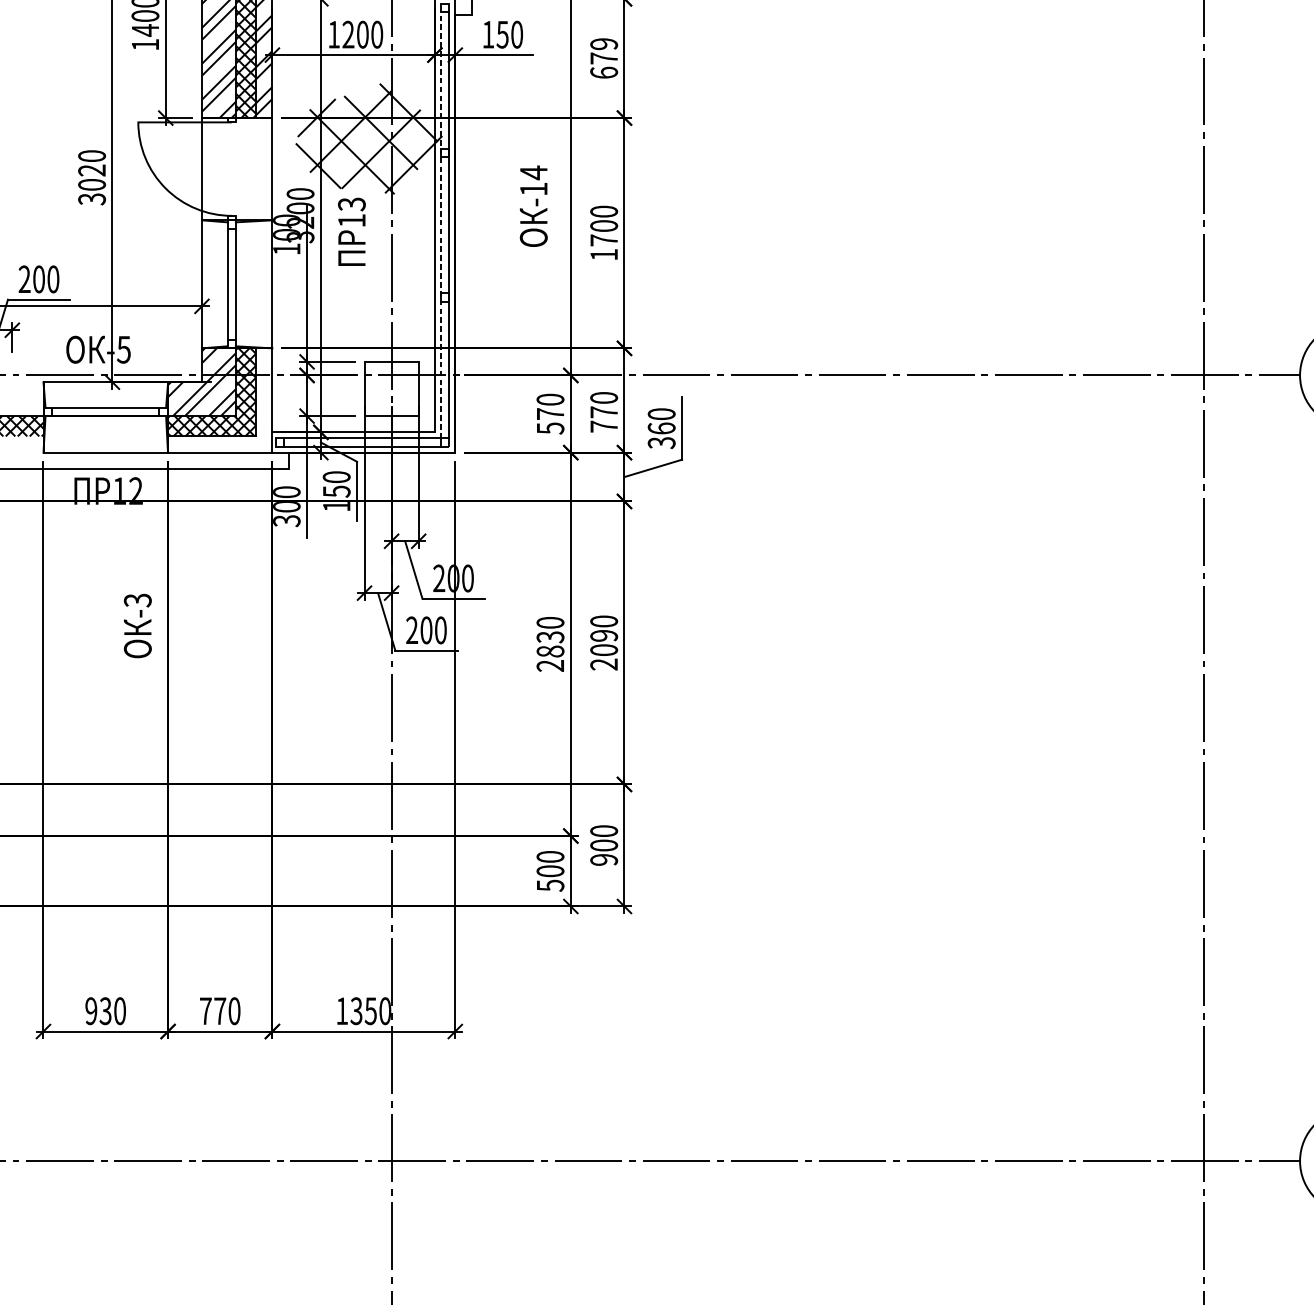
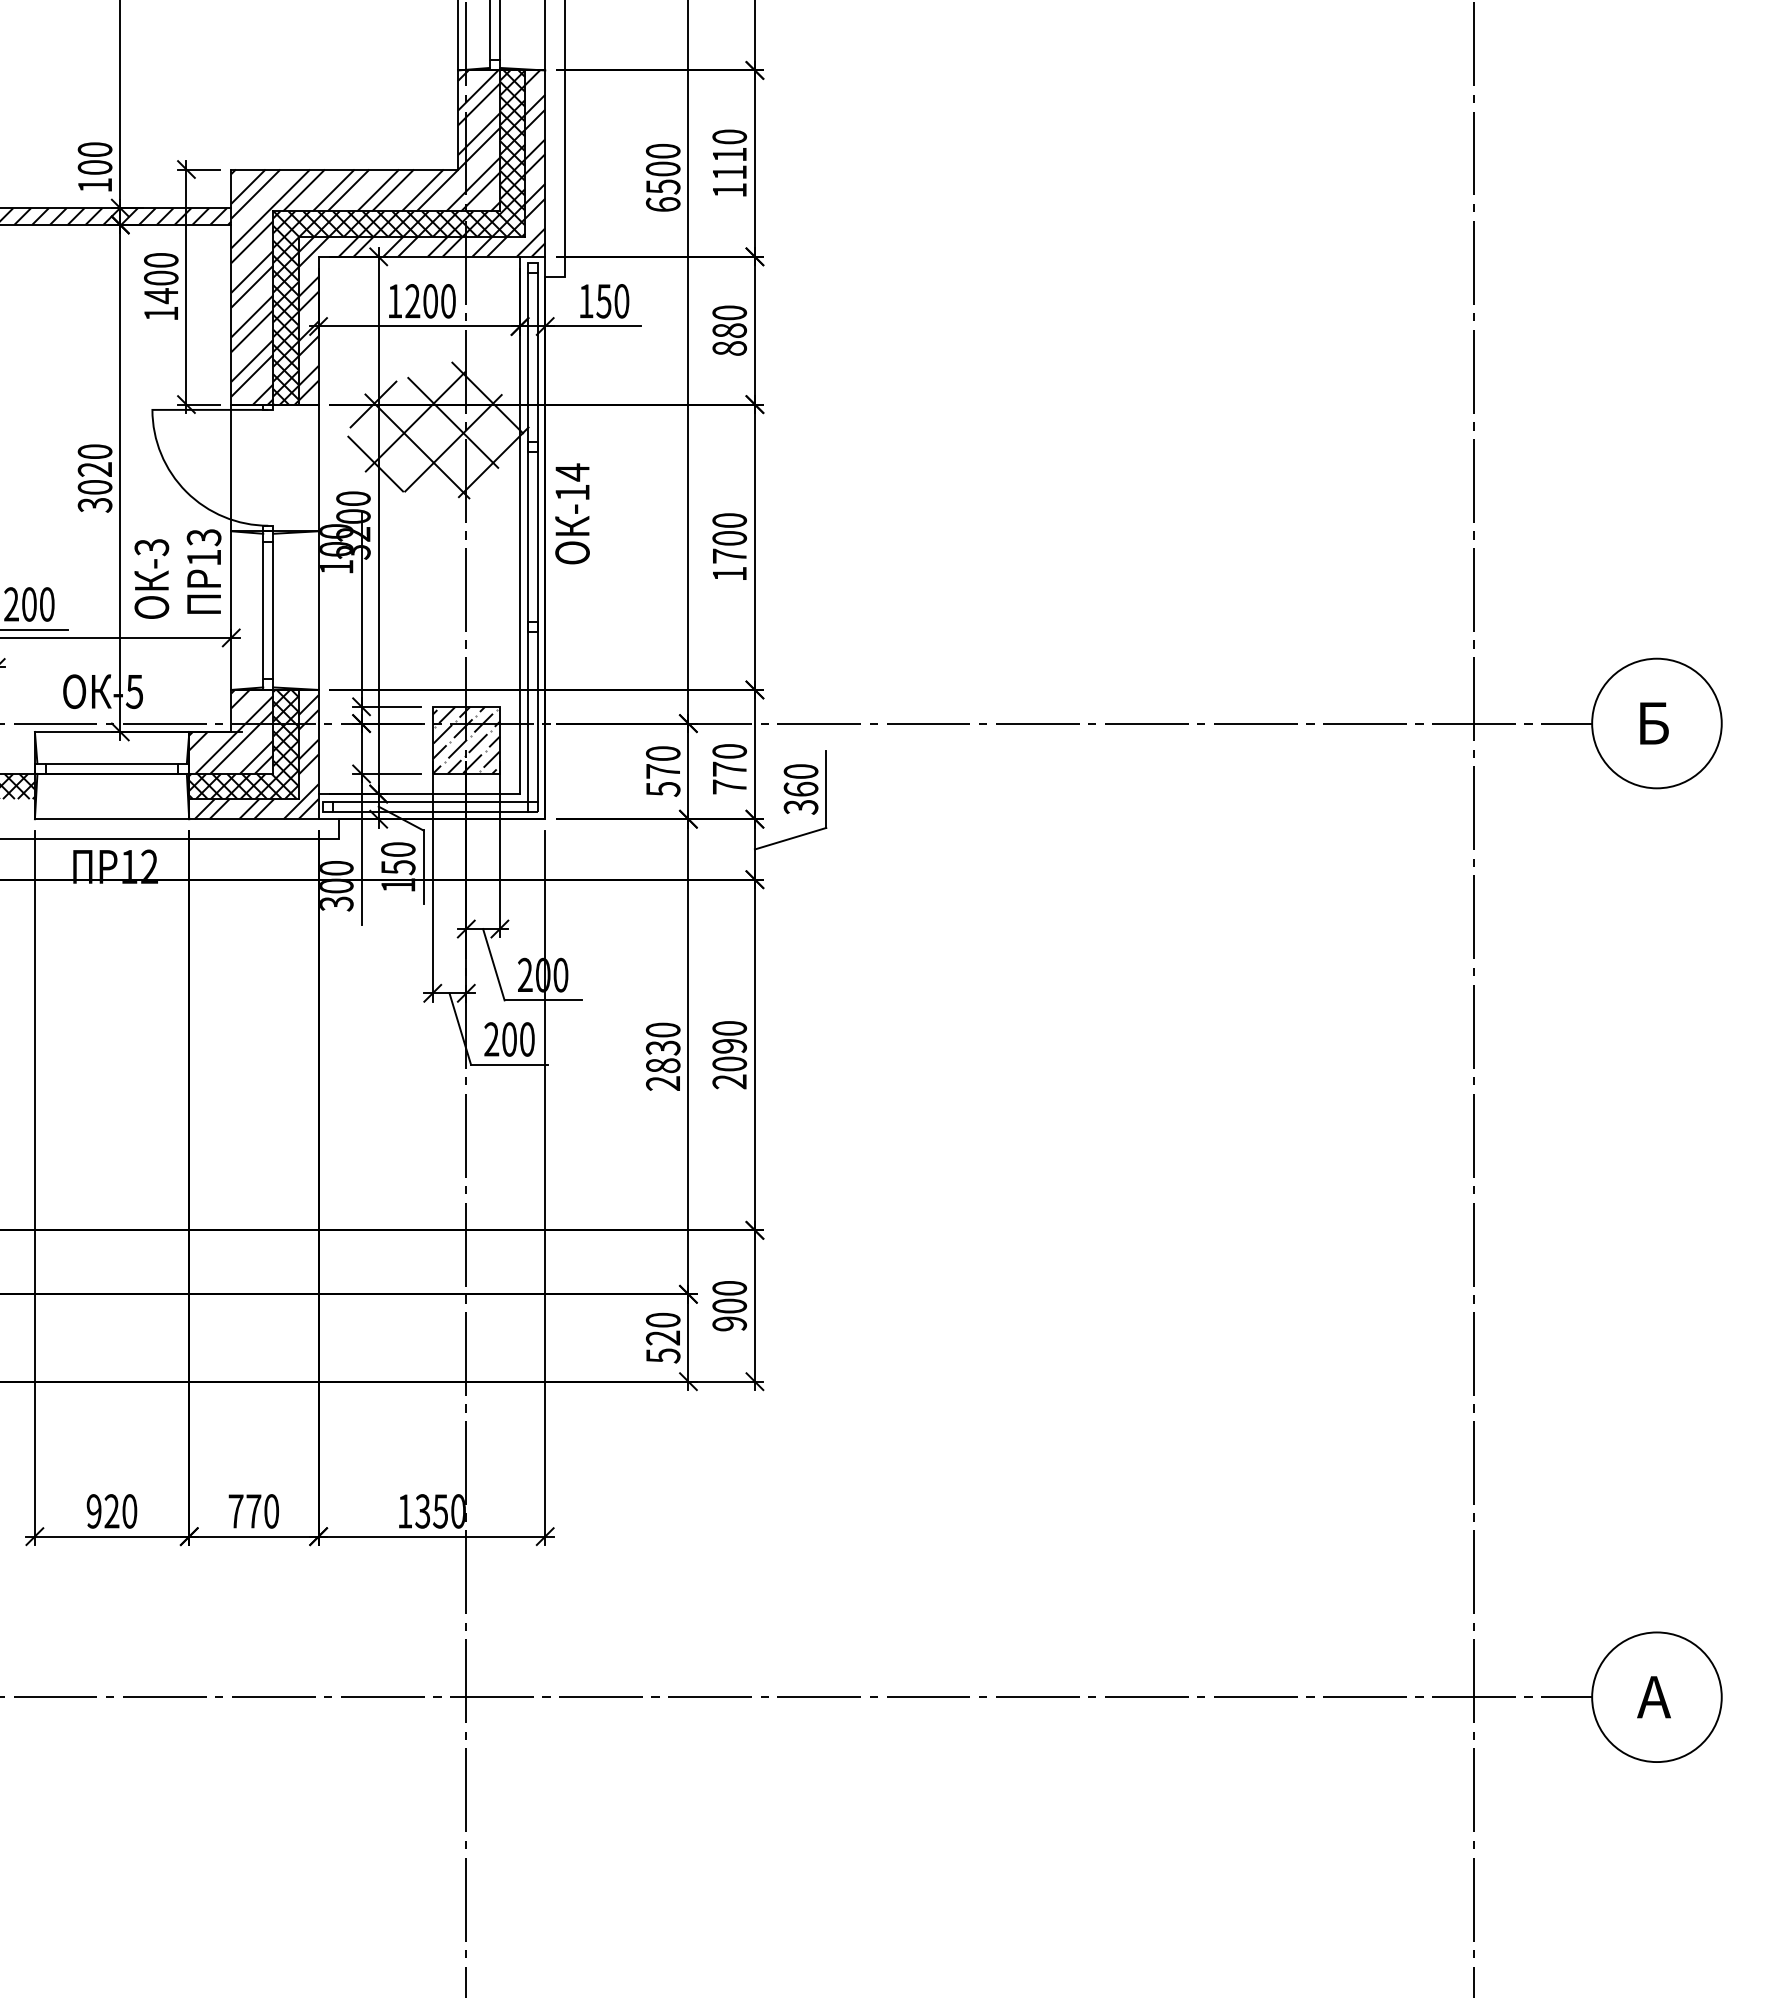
text: (603, 58) -> (729, 330), 679 -> 880
text: (533, 205) -> (572, 513), moved
line: (440, 224) -> (527, 536), dashed -> solid
text: (351, 231) -> (203, 571), moved
hatch: (390, 388) -> (465, 739), added
hatch: (222, 402) -> (256, 757), added
text: (137, 625) -> (151, 578), moved
text: (550, 870) -> (663, 1337), 500 -> 520
text: (105, 1011) -> (111, 1511), 930 -> 920

